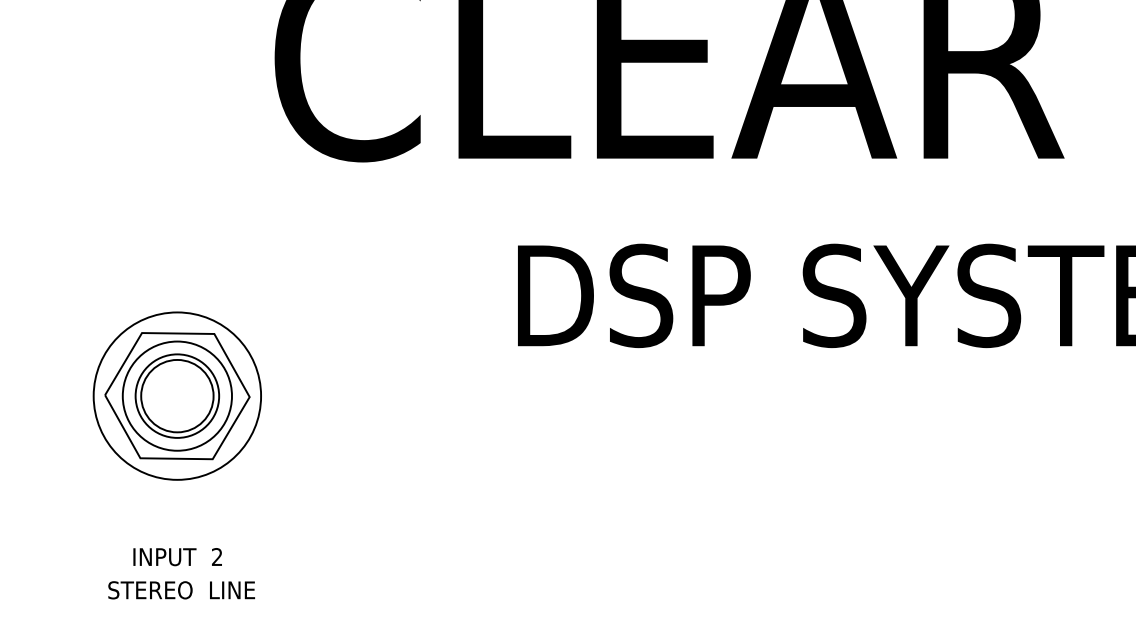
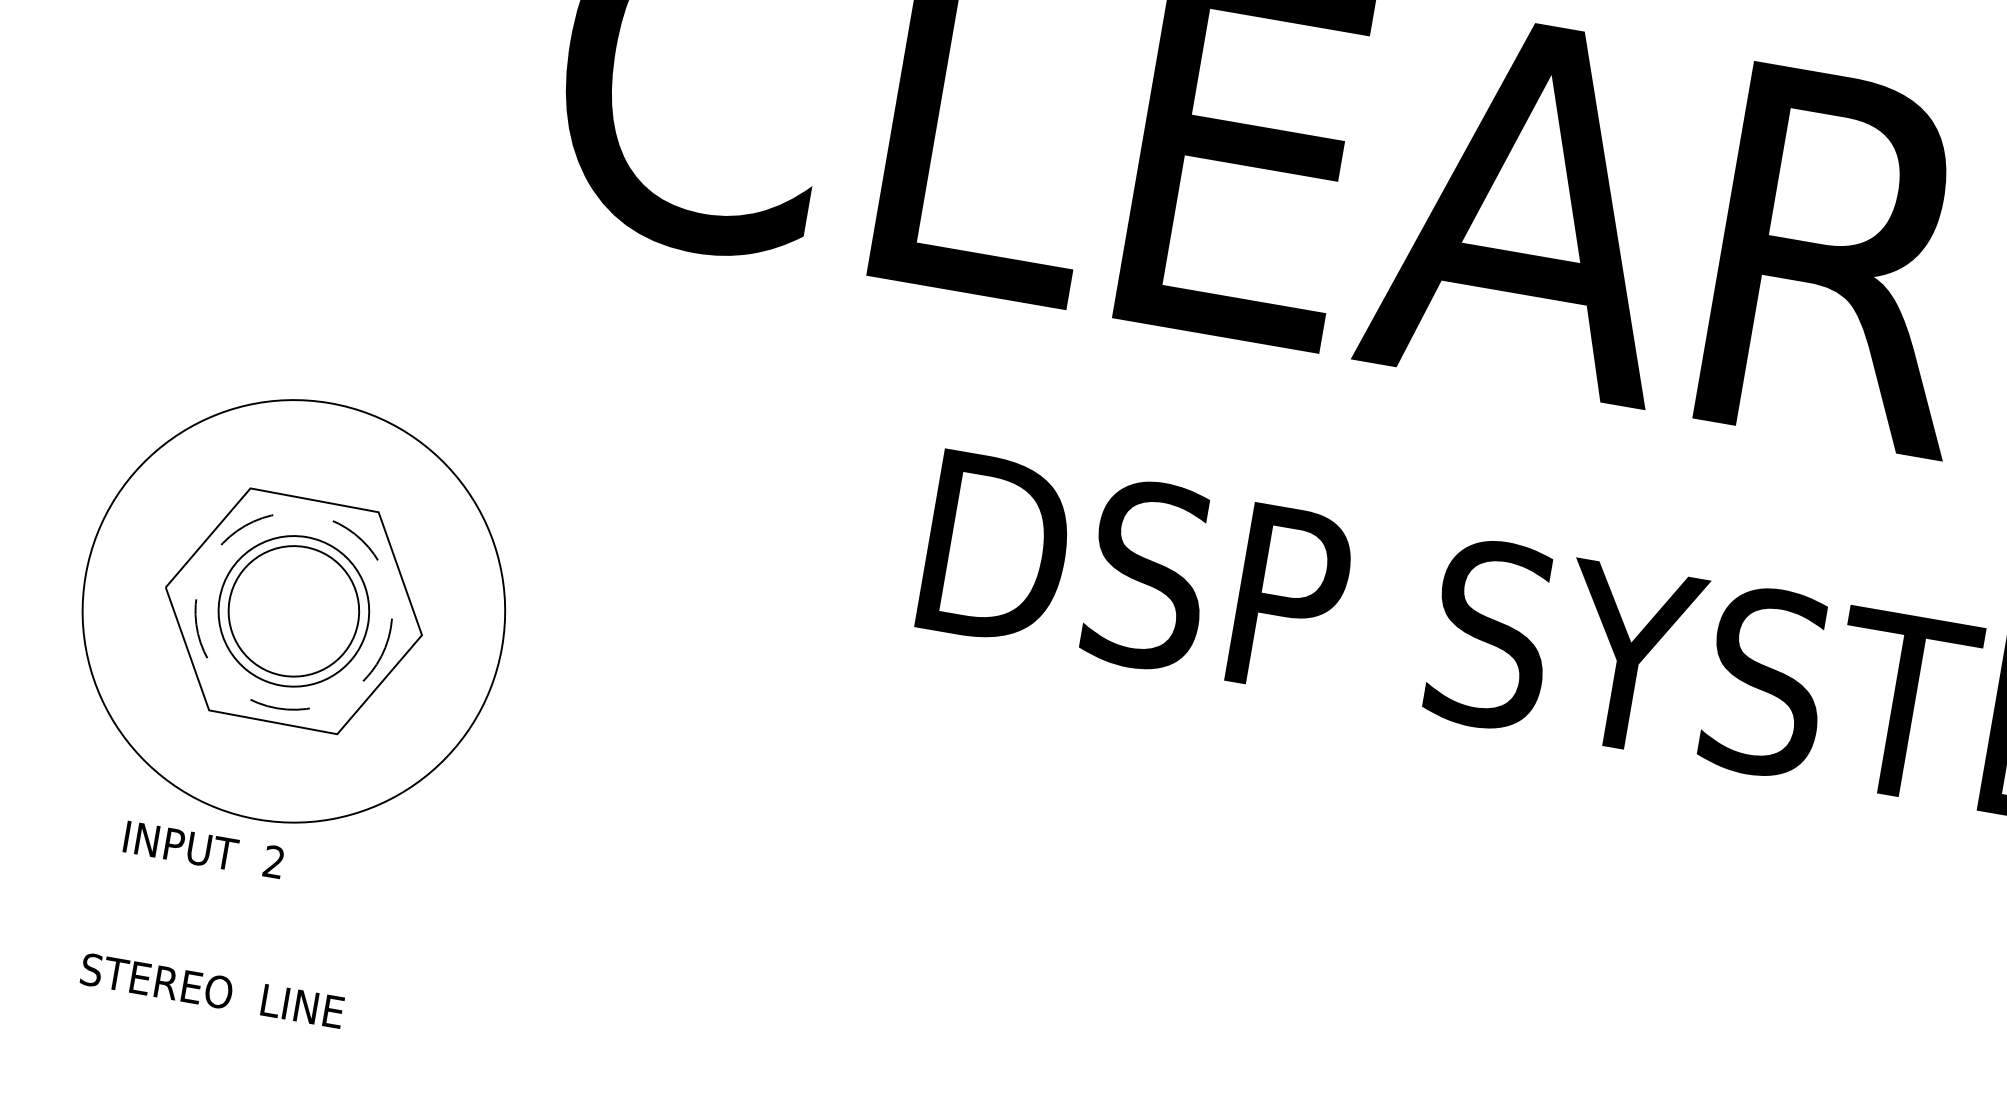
circle: (177, 395) -> (294, 610), size x1.4
circle: (177, 395) -> (294, 610), solid -> dashed
text: (177, 557) -> (203, 850), moved
text: (181, 590) -> (212, 991), moved

